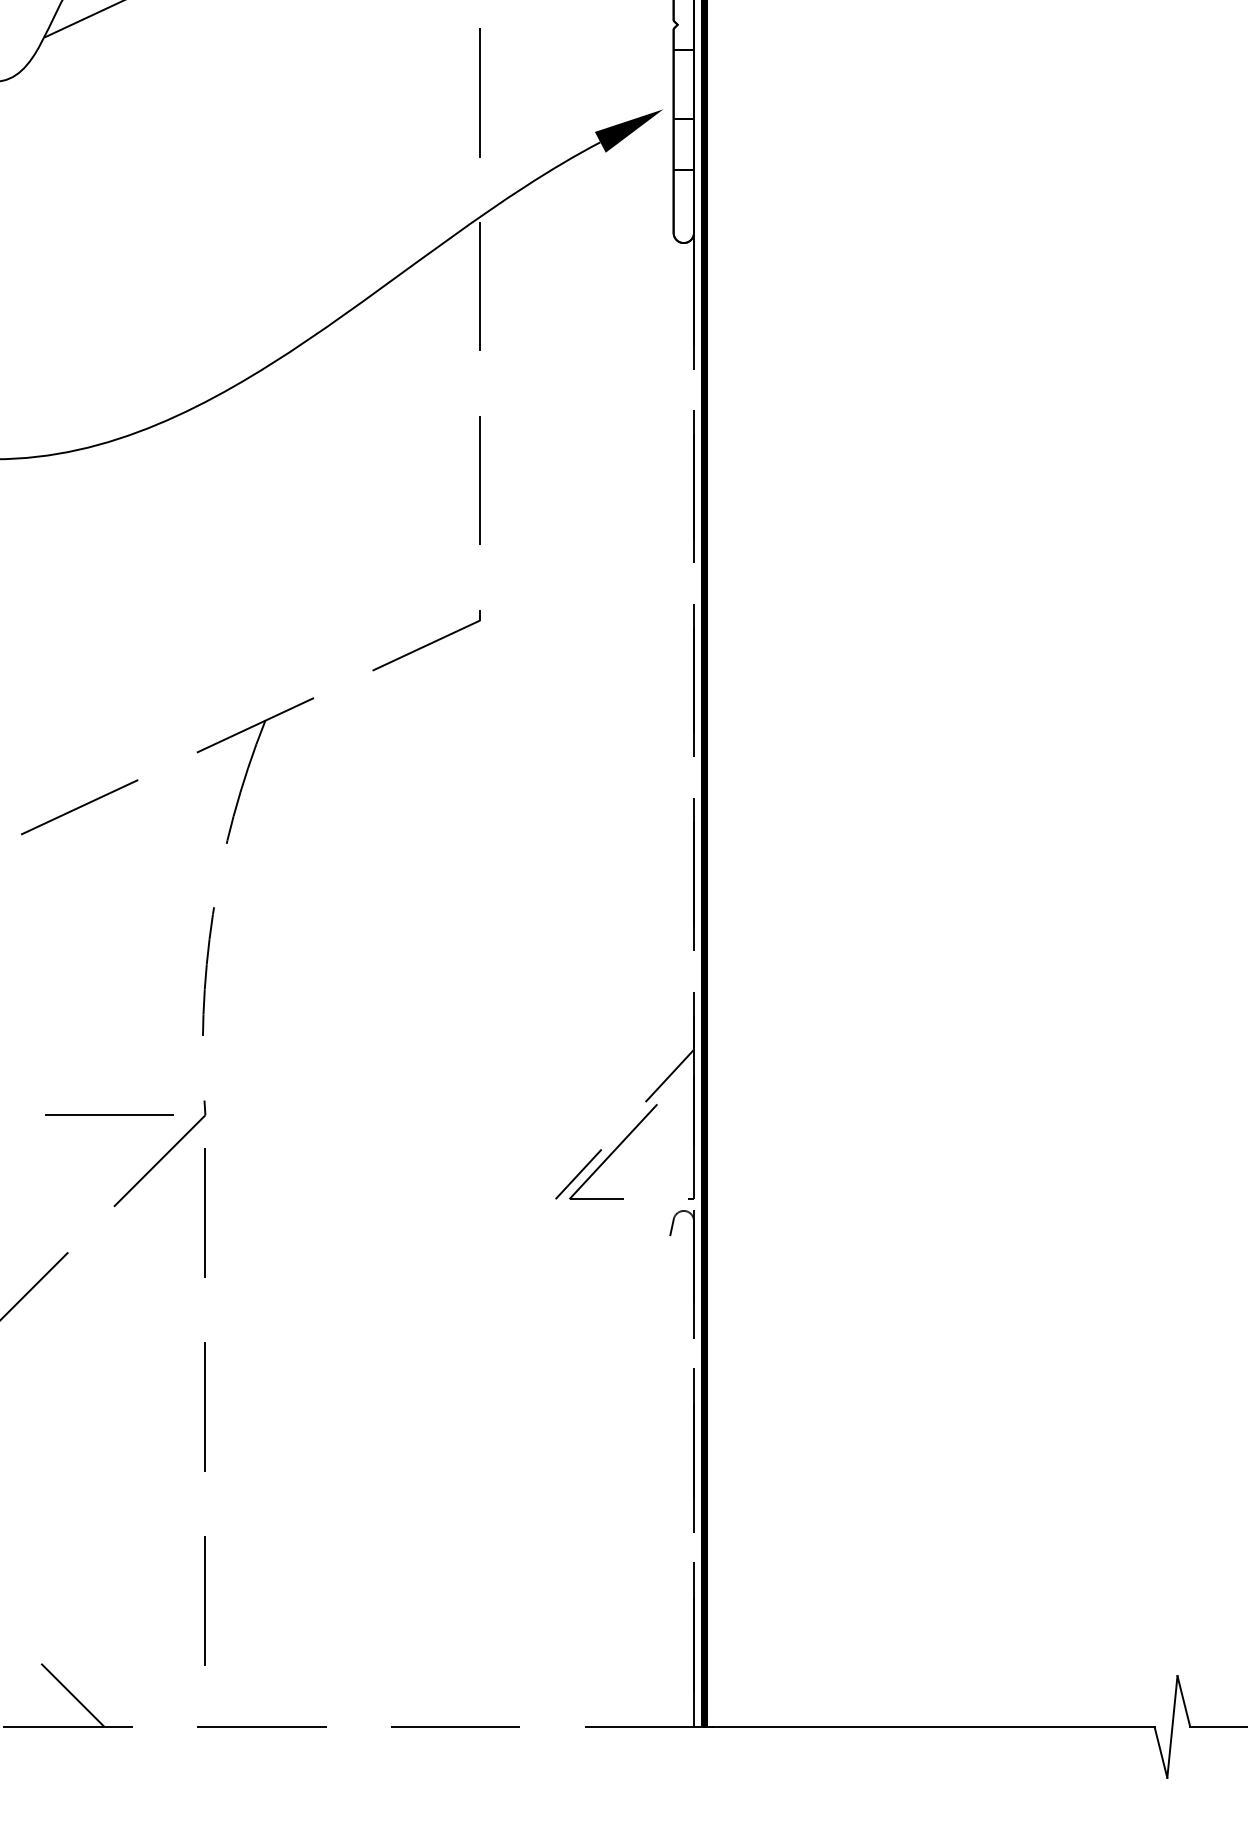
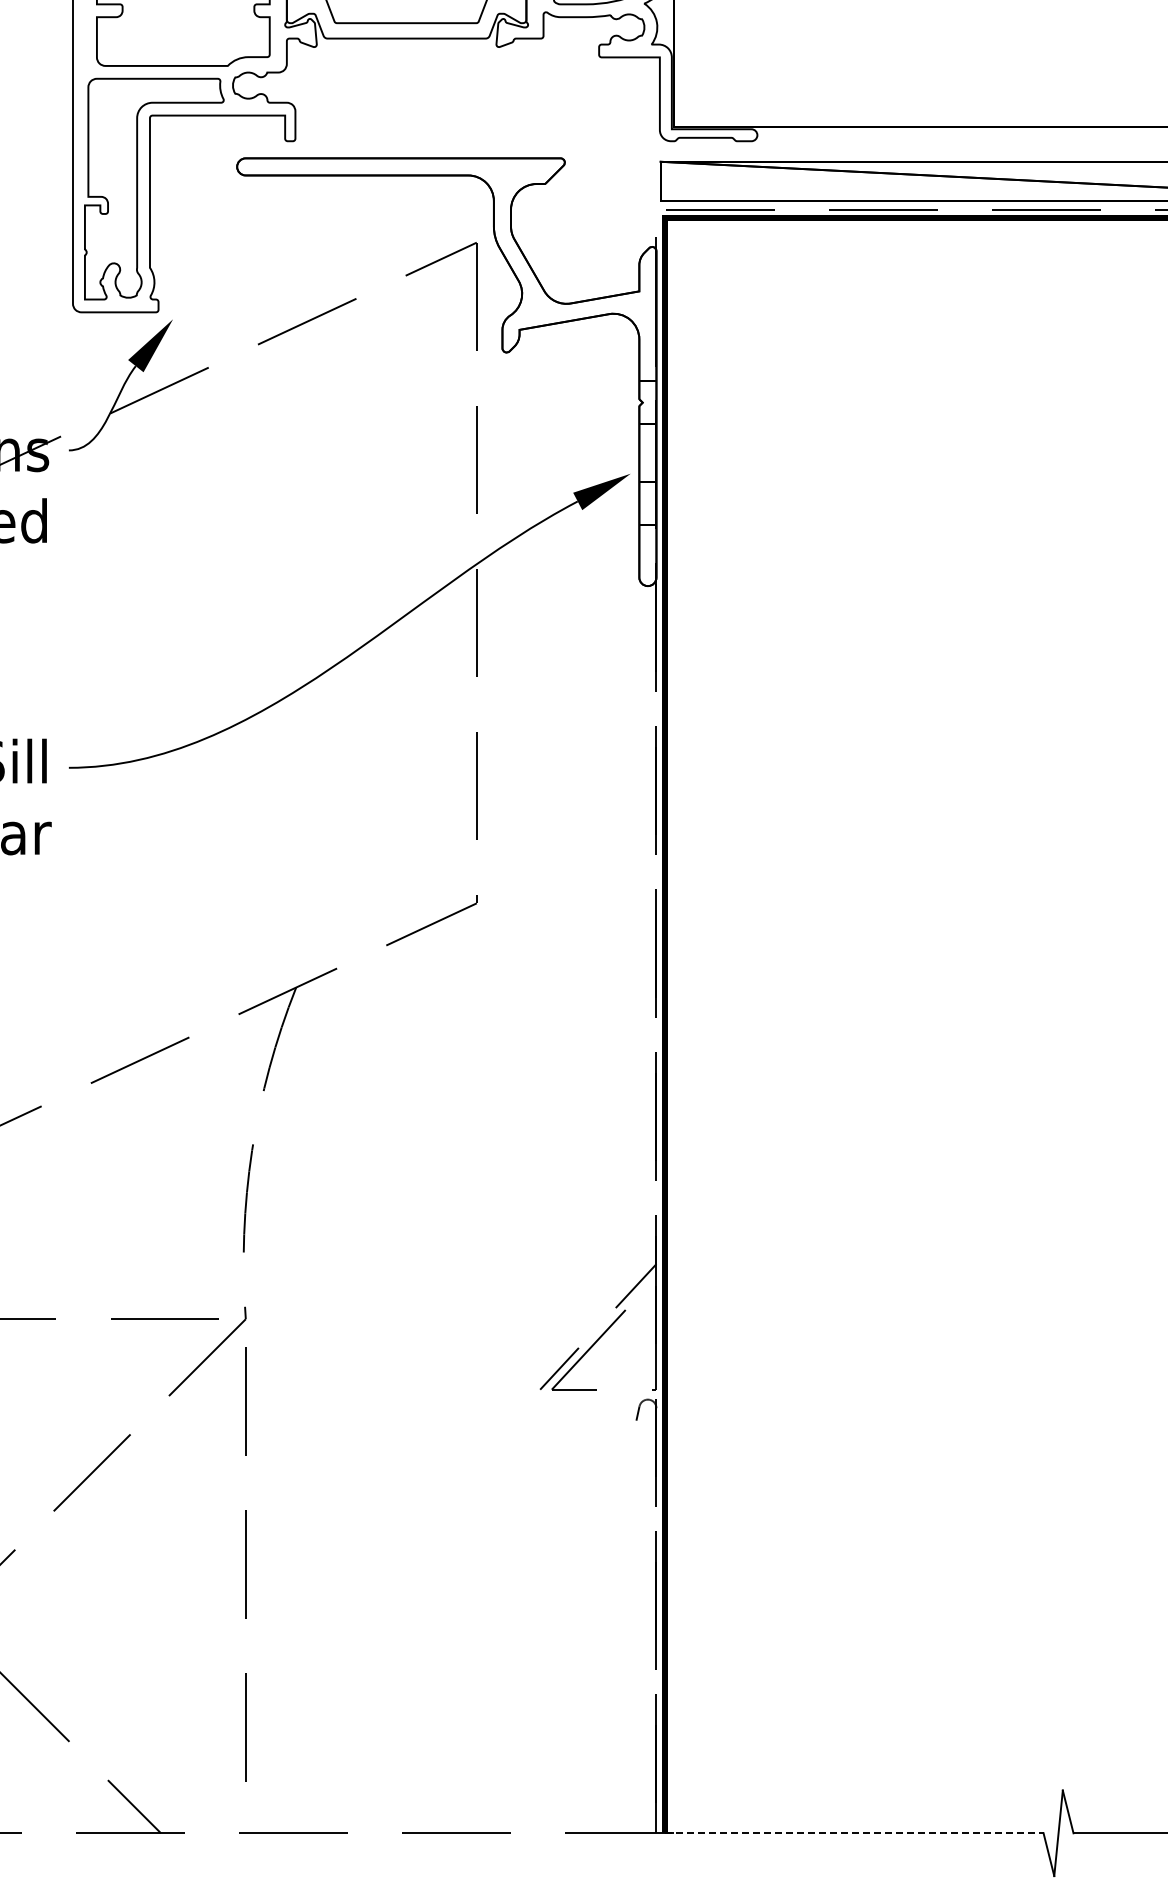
line: (929, 1727) -> (854, 1833), solid -> dashed

